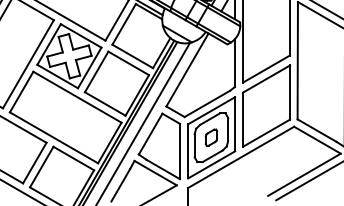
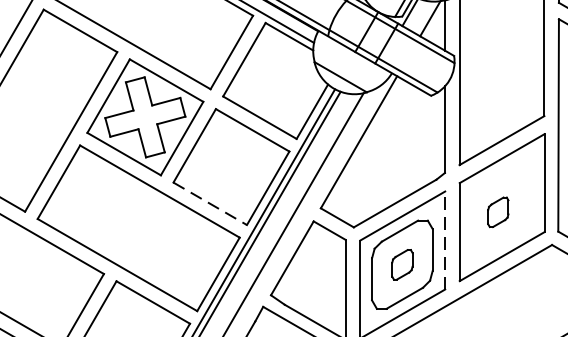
line: (105, 104) -> (210, 204), solid -> dashed
part: (264, 108) -> (498, 211), added
line: (235, 123) -> (445, 239), solid -> dashed

